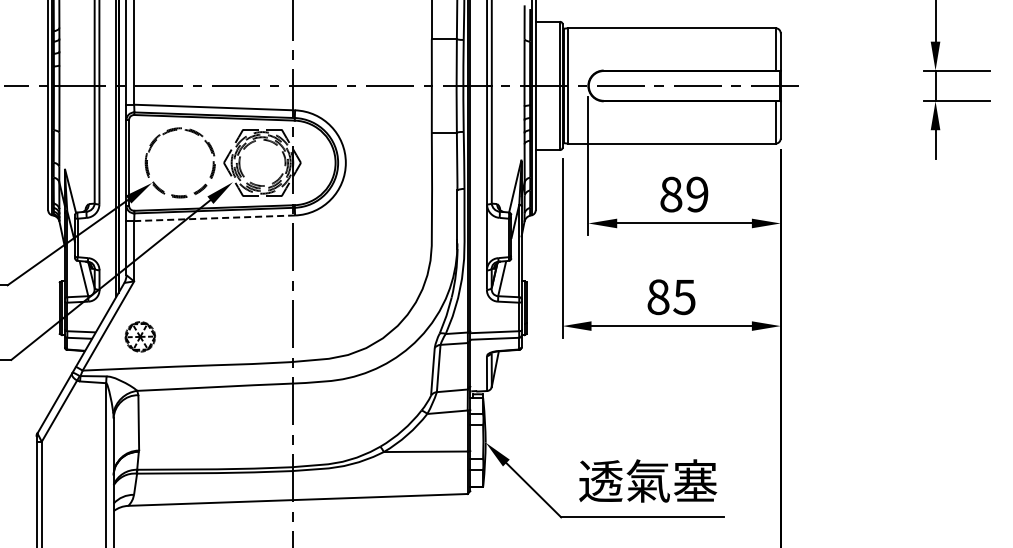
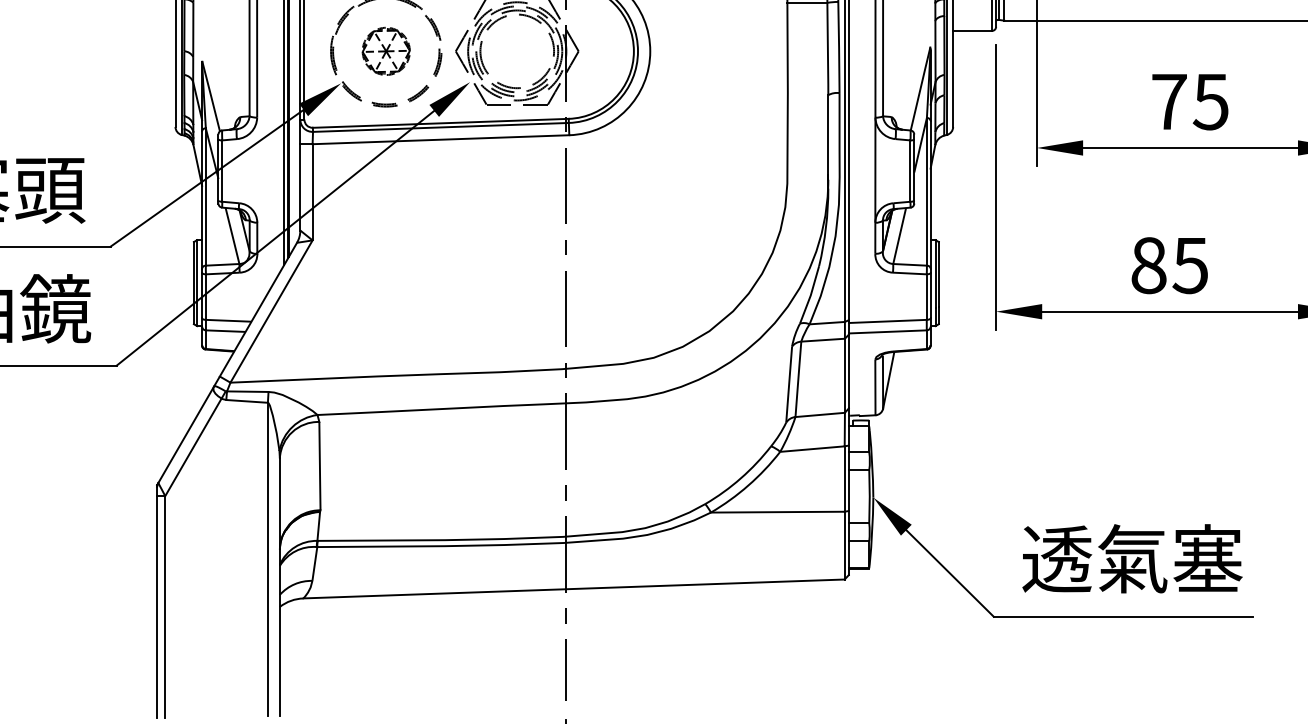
text: (684, 194) -> (1190, 101), 89 -> 75
line: (214, 218) -> (440, 140), dashed -> solid
part: (139, 336) -> (384, 50), moved

